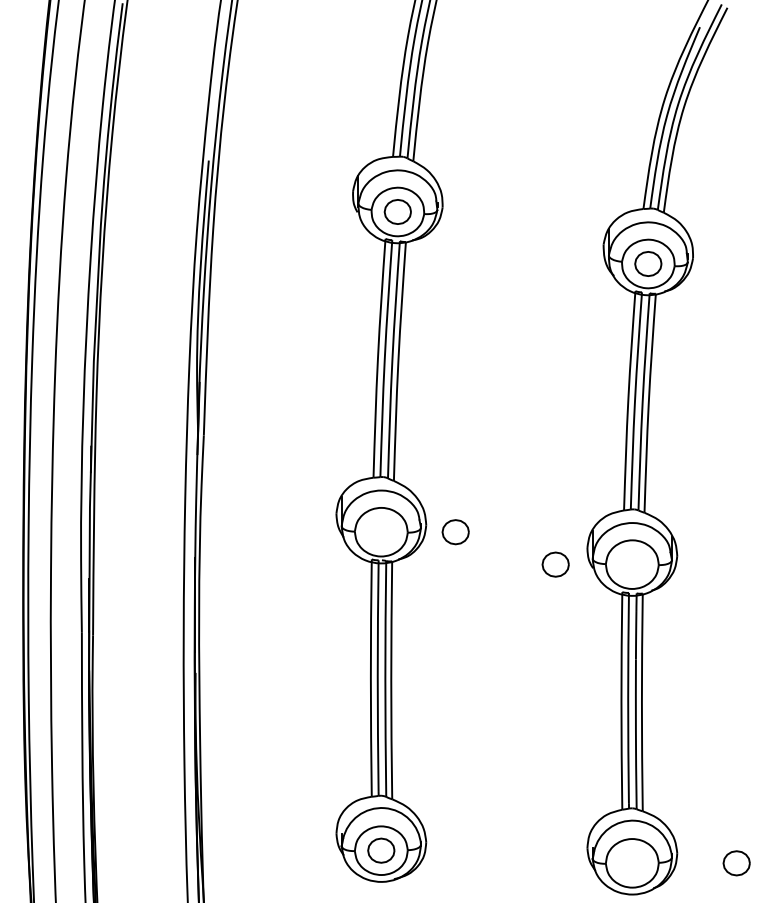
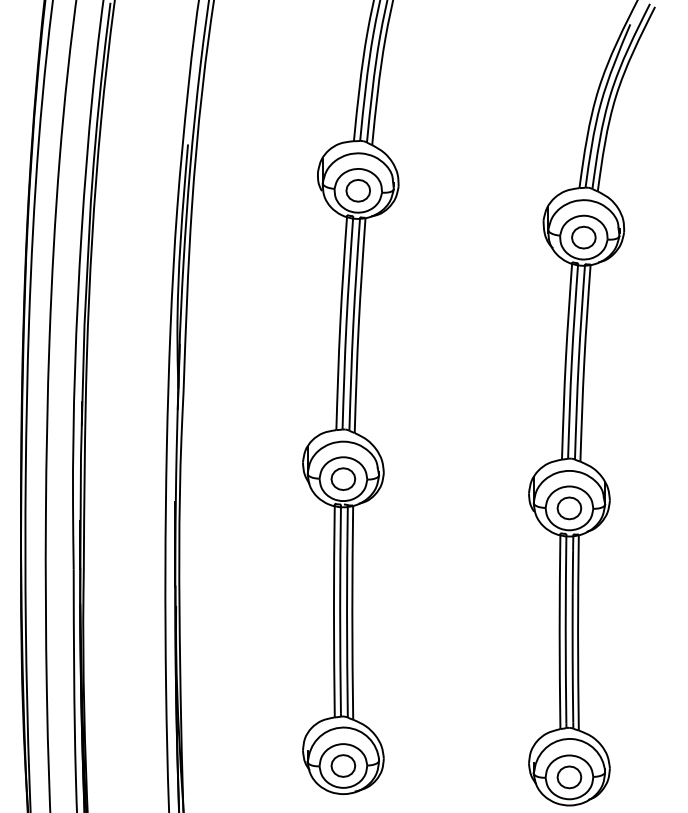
part: (455, 531) -> (343, 478), moved
part: (555, 564) -> (569, 508), moved
part: (736, 863) -> (569, 777), moved

